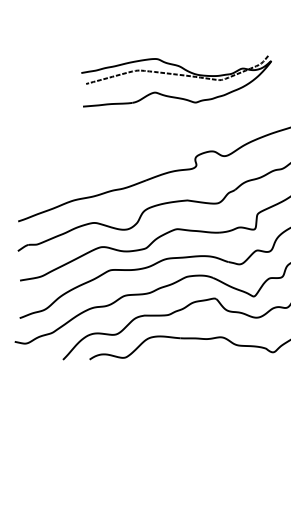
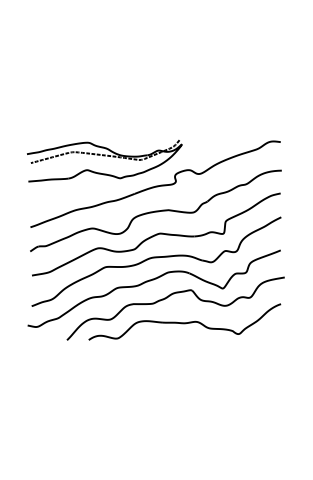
part: (176, 80) -> (104, 160), moved

